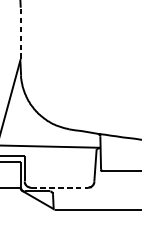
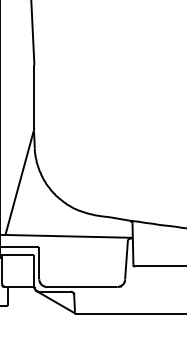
line: (20, 33) -> (34, 96), dashed -> solid
line: (59, 188) -> (82, 287), dashed -> solid

